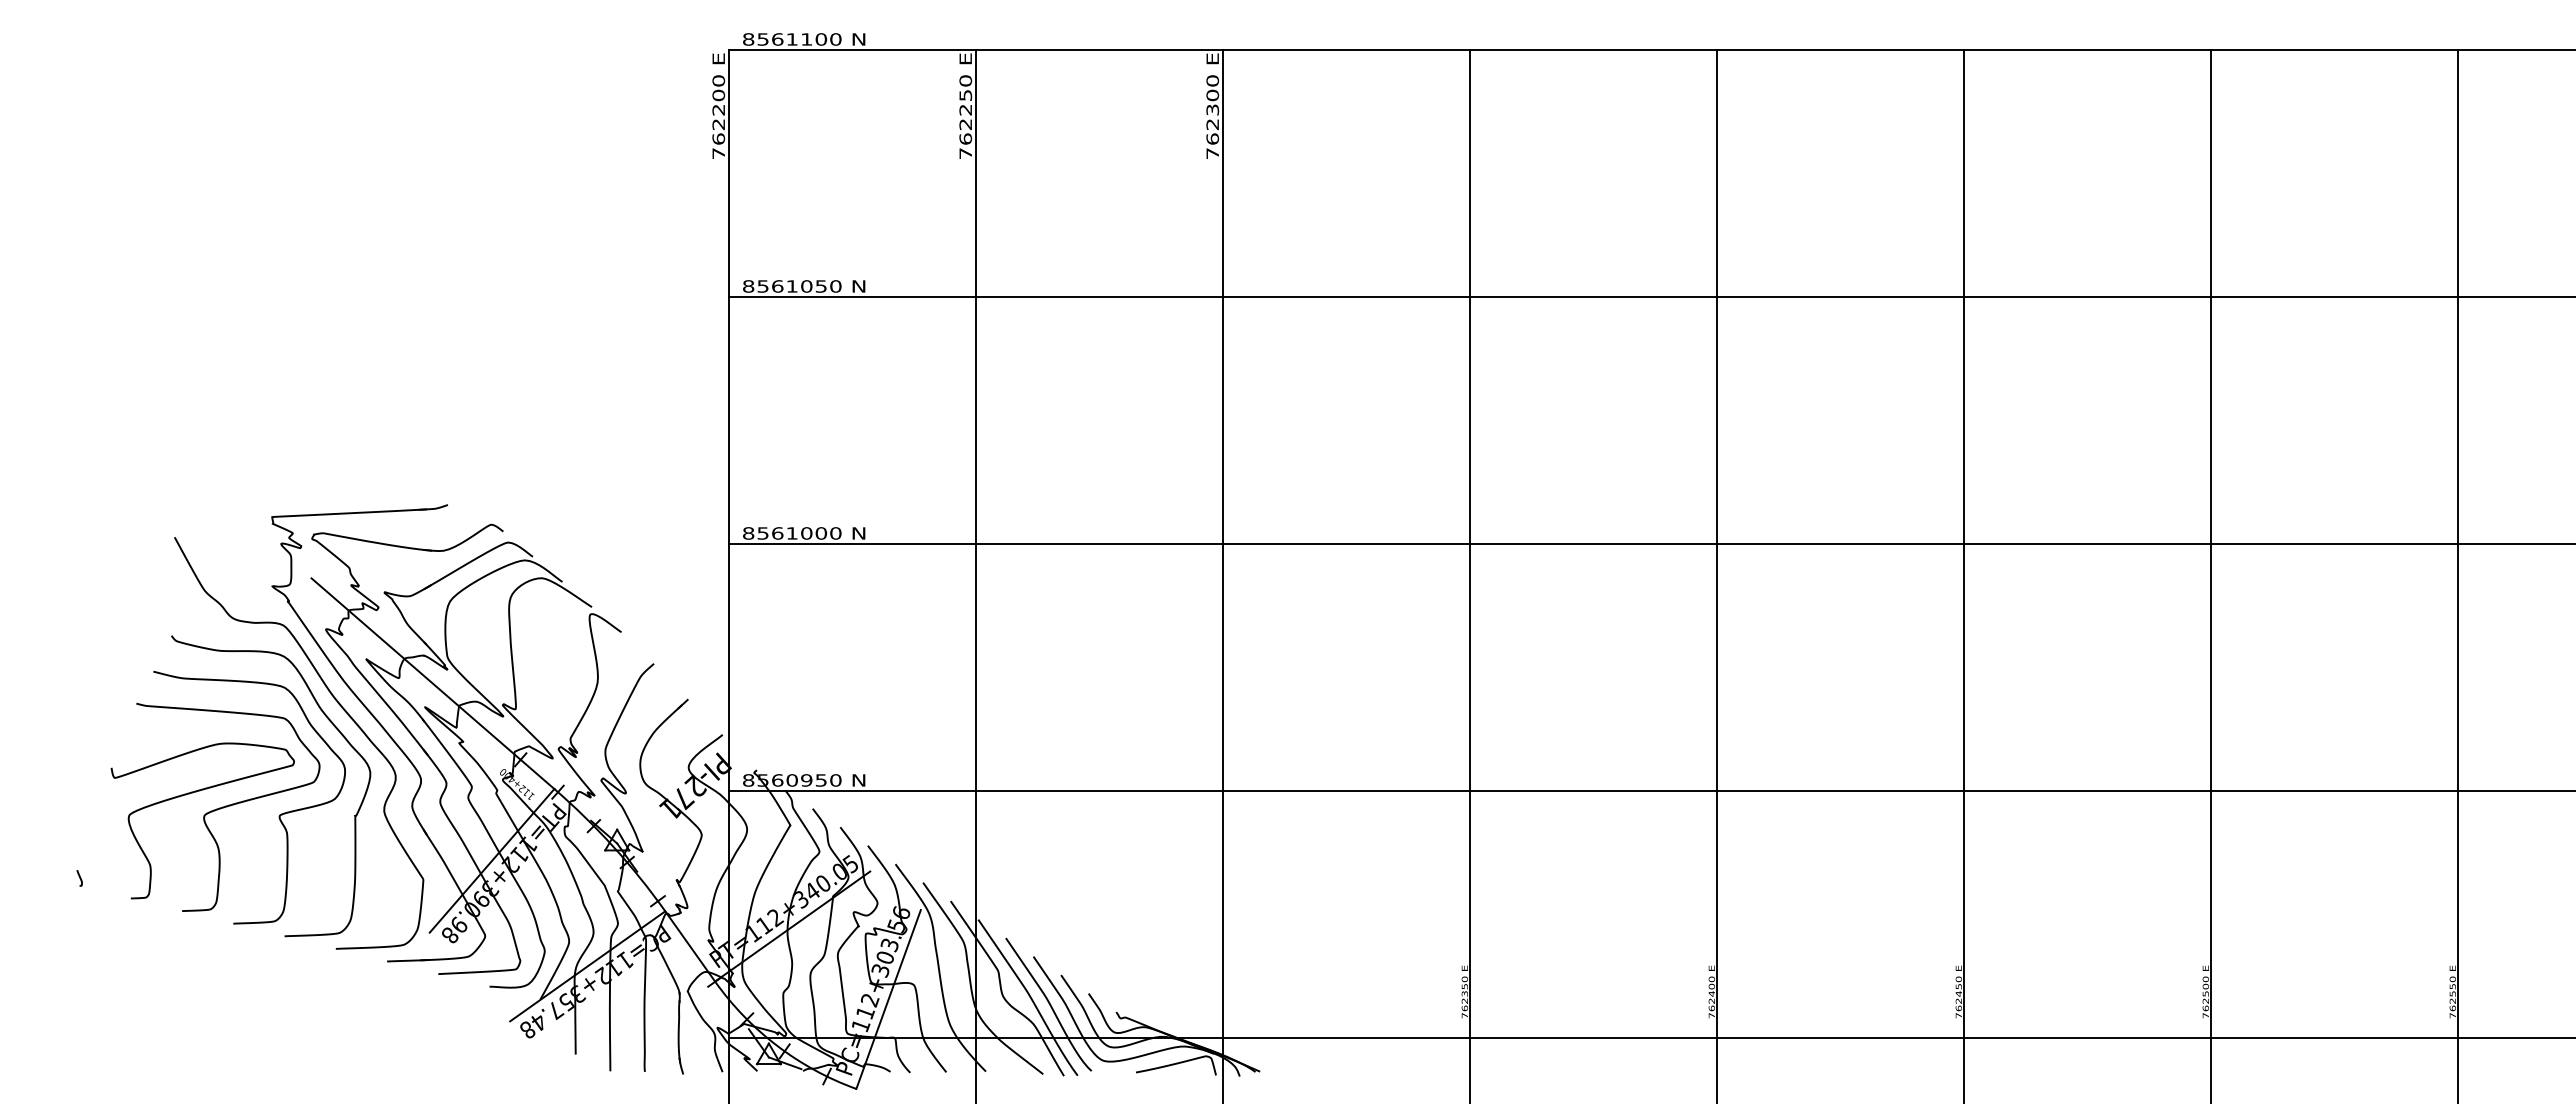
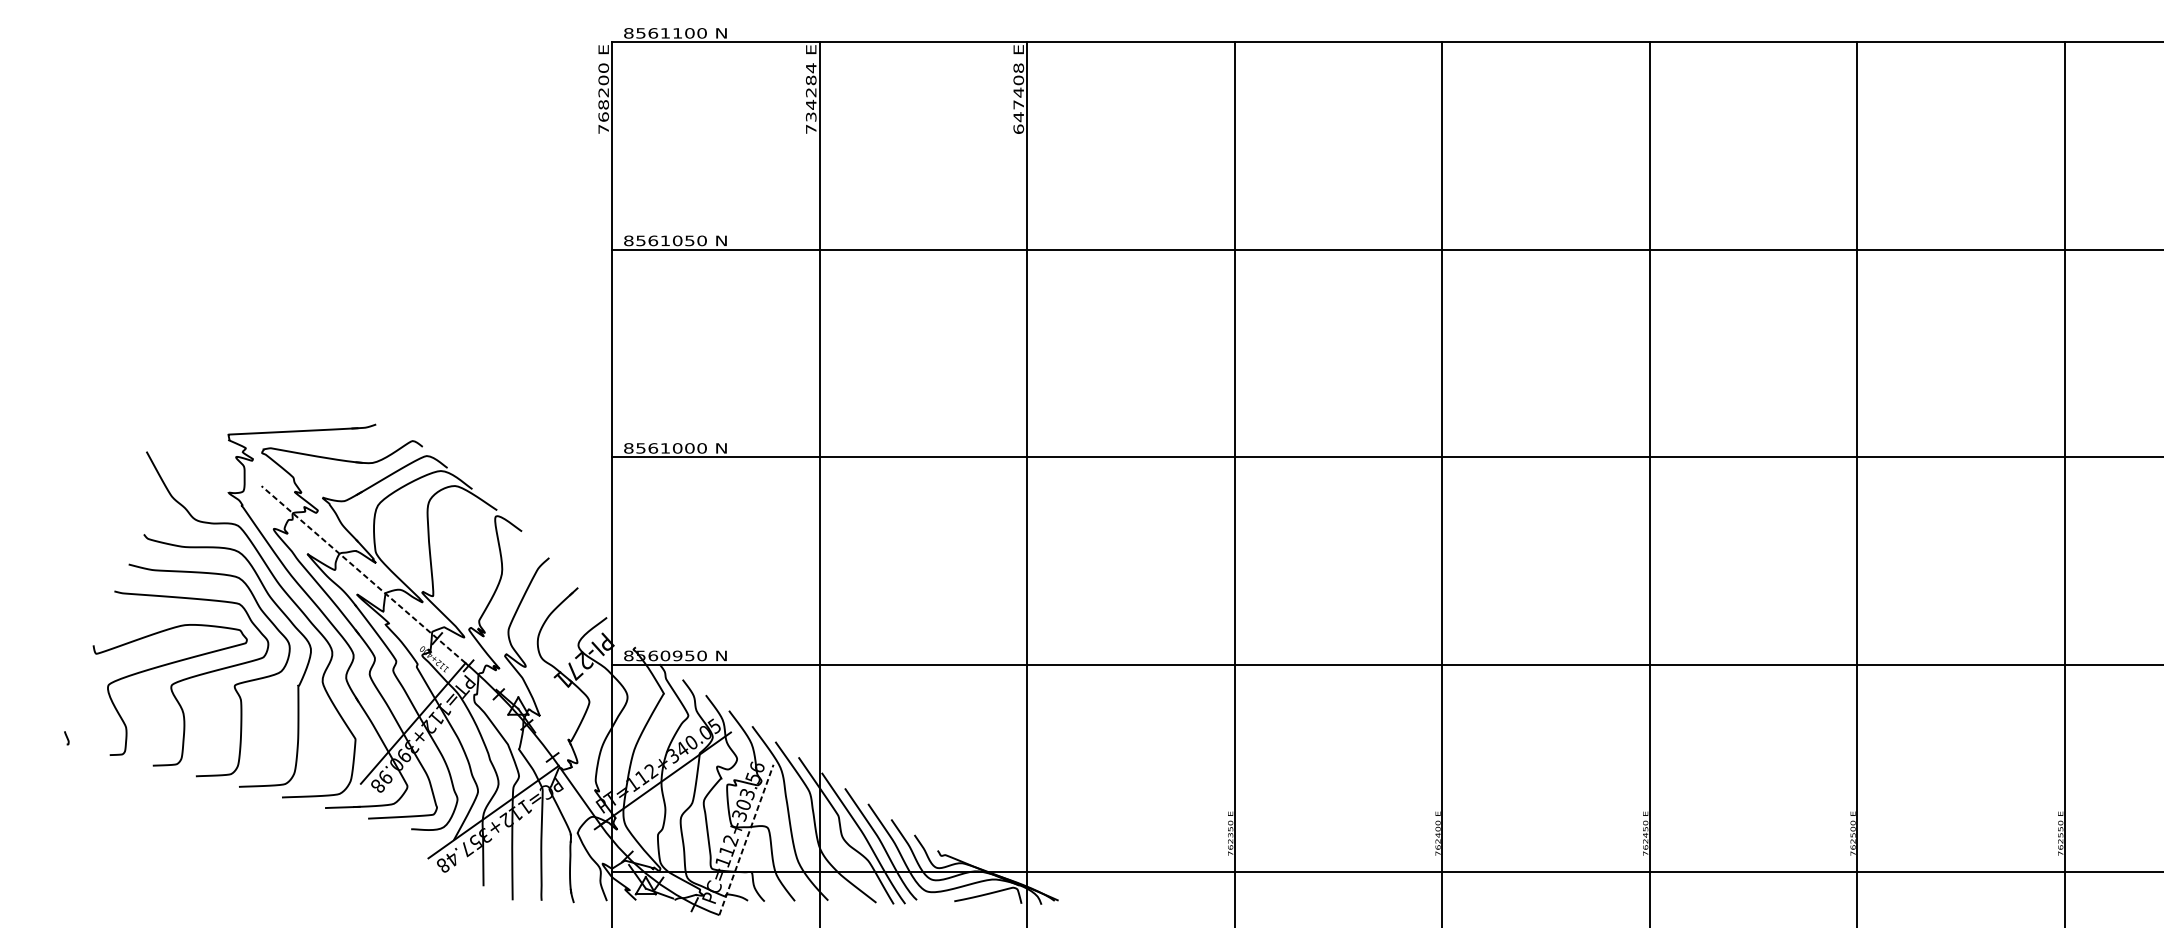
text: (965, 109) -> (811, 92), 762250 -> 734284
text: (1212, 117) -> (1018, 98), 762300 -> 647408
text: (718, 124) -> (603, 104), 762200 -> 768200
line: (432, 683) -> (363, 574), solid -> dashed
line: (888, 999) -> (746, 839), solid -> dashed

